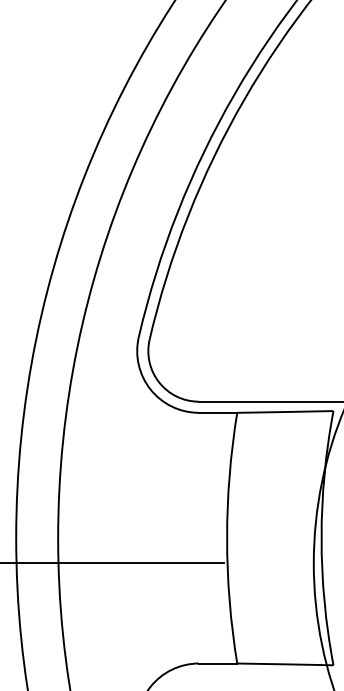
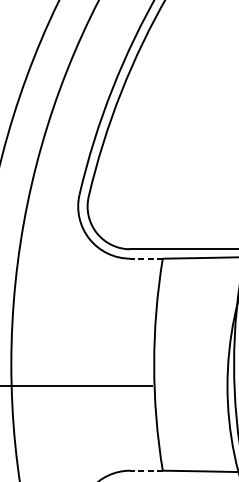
line: (217, 412) -> (146, 258), solid -> dashed
line: (217, 663) -> (146, 470), solid -> dashed

